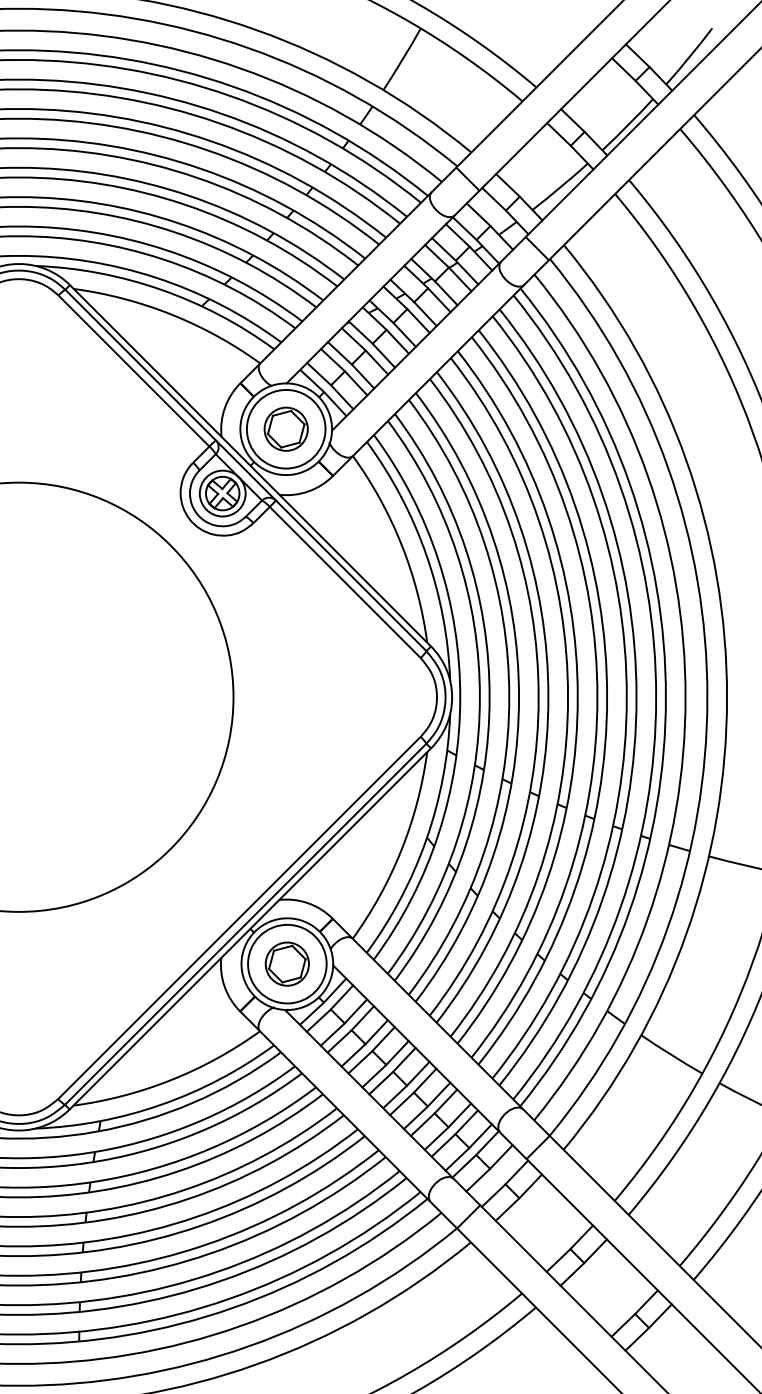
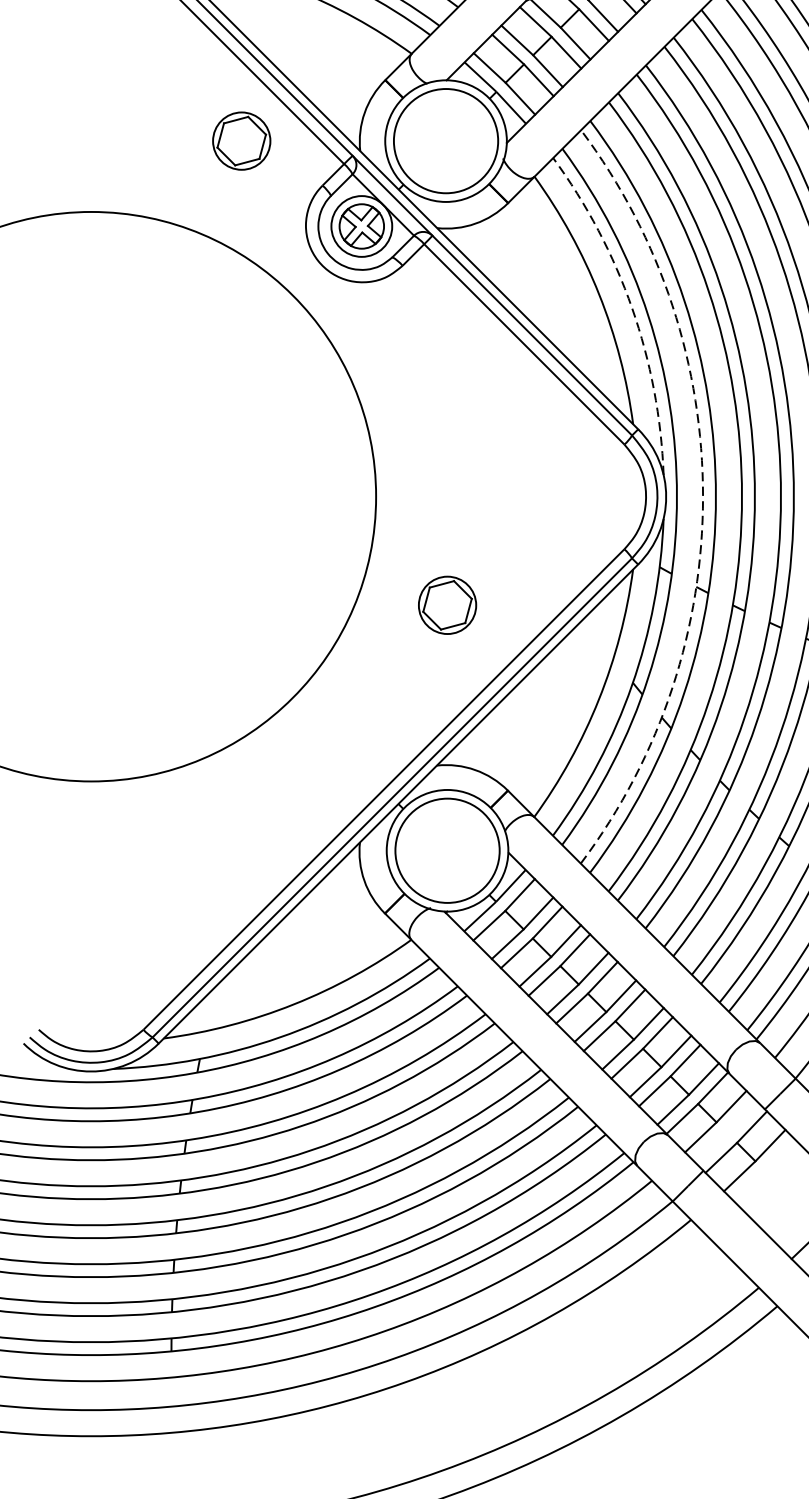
part: (285, 428) -> (240, 140), moved
arc: (426, 555) -> (632, 308), solid -> dashed
arc: (479, 697) -> (702, 497), solid -> dashed
part: (286, 963) -> (446, 604), moved

